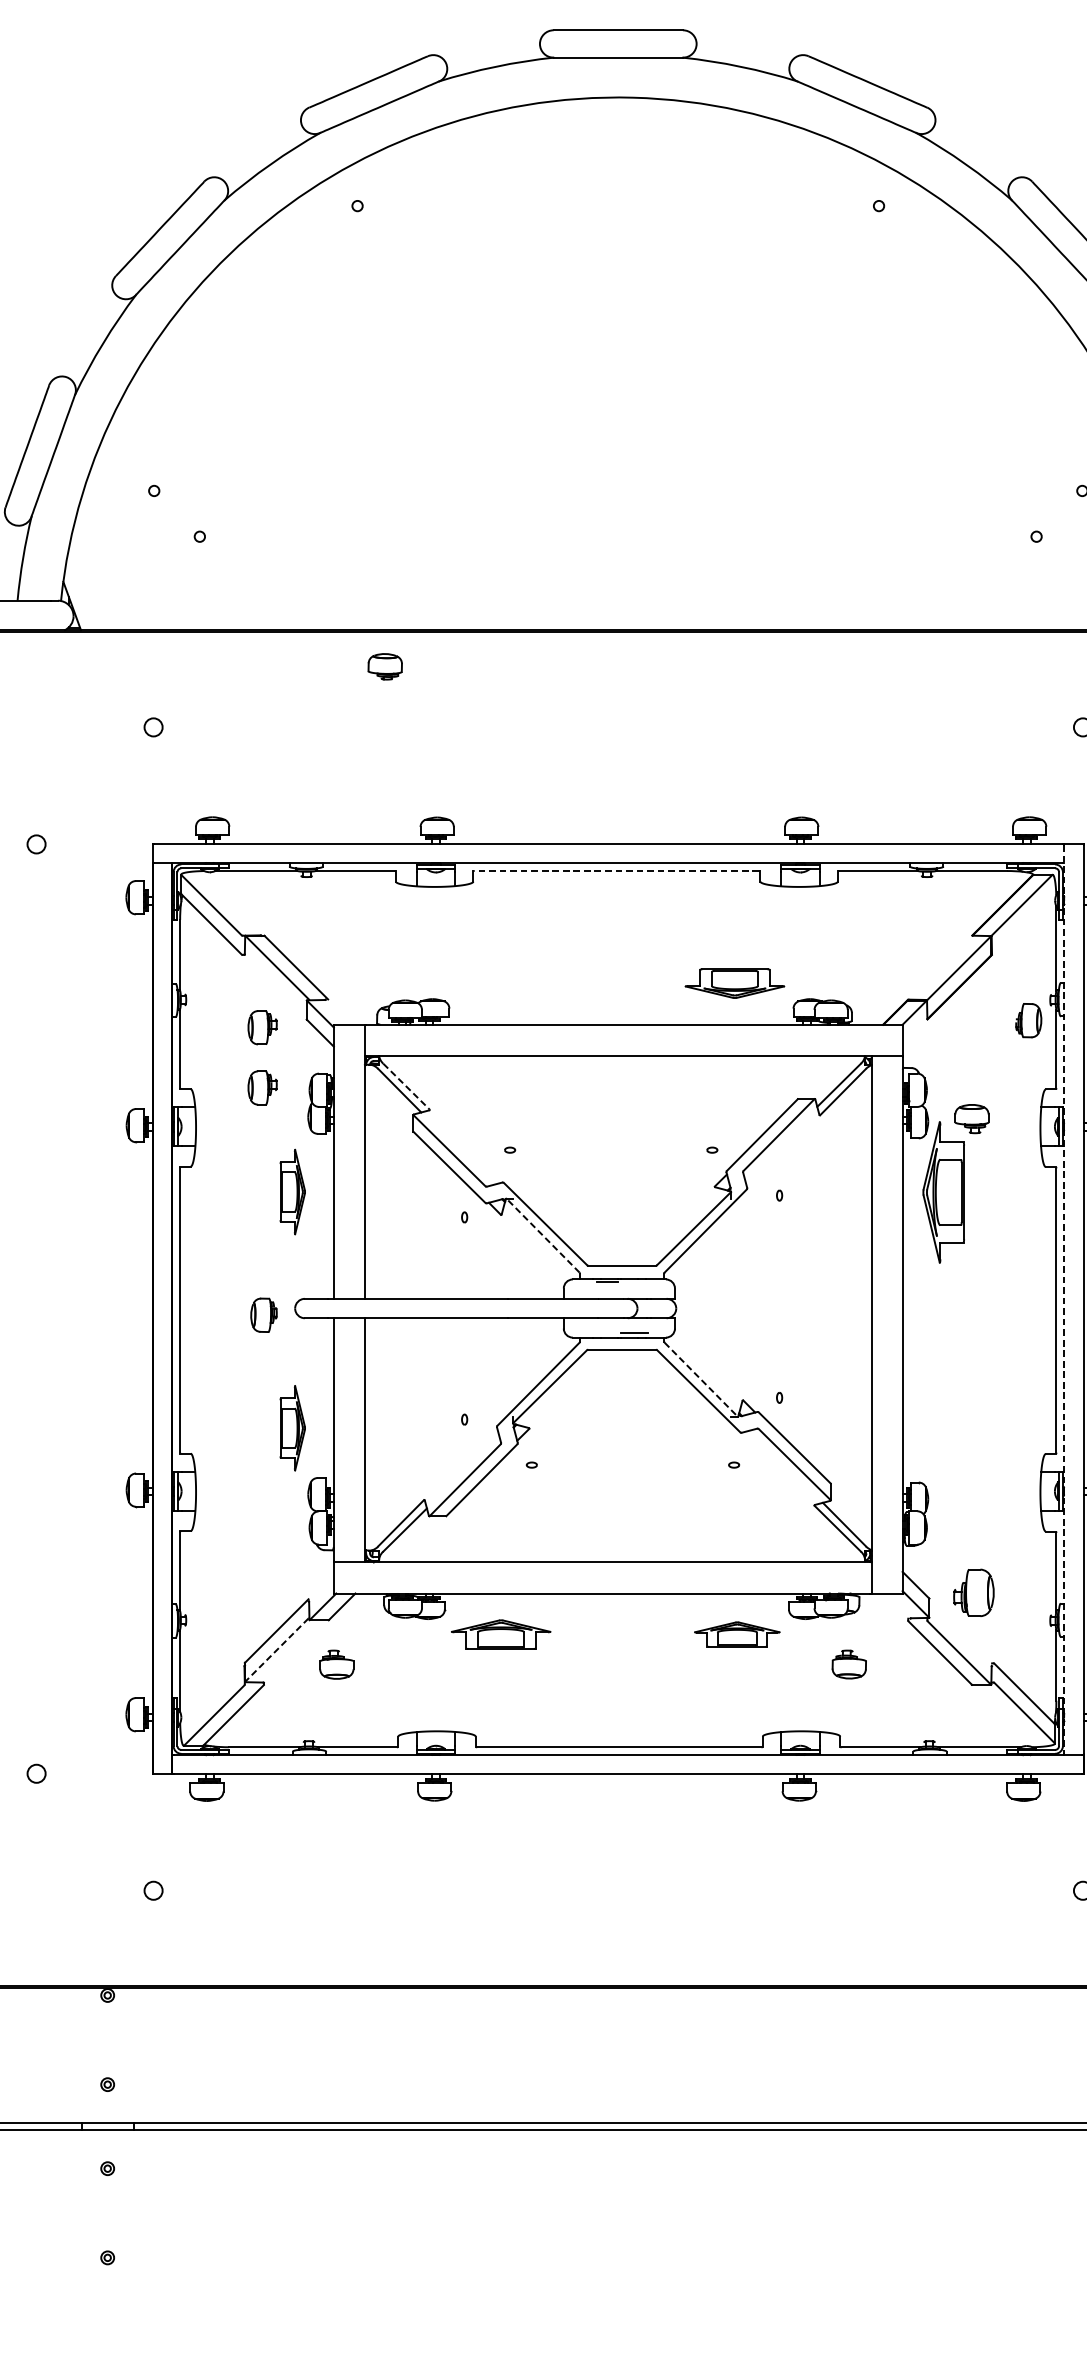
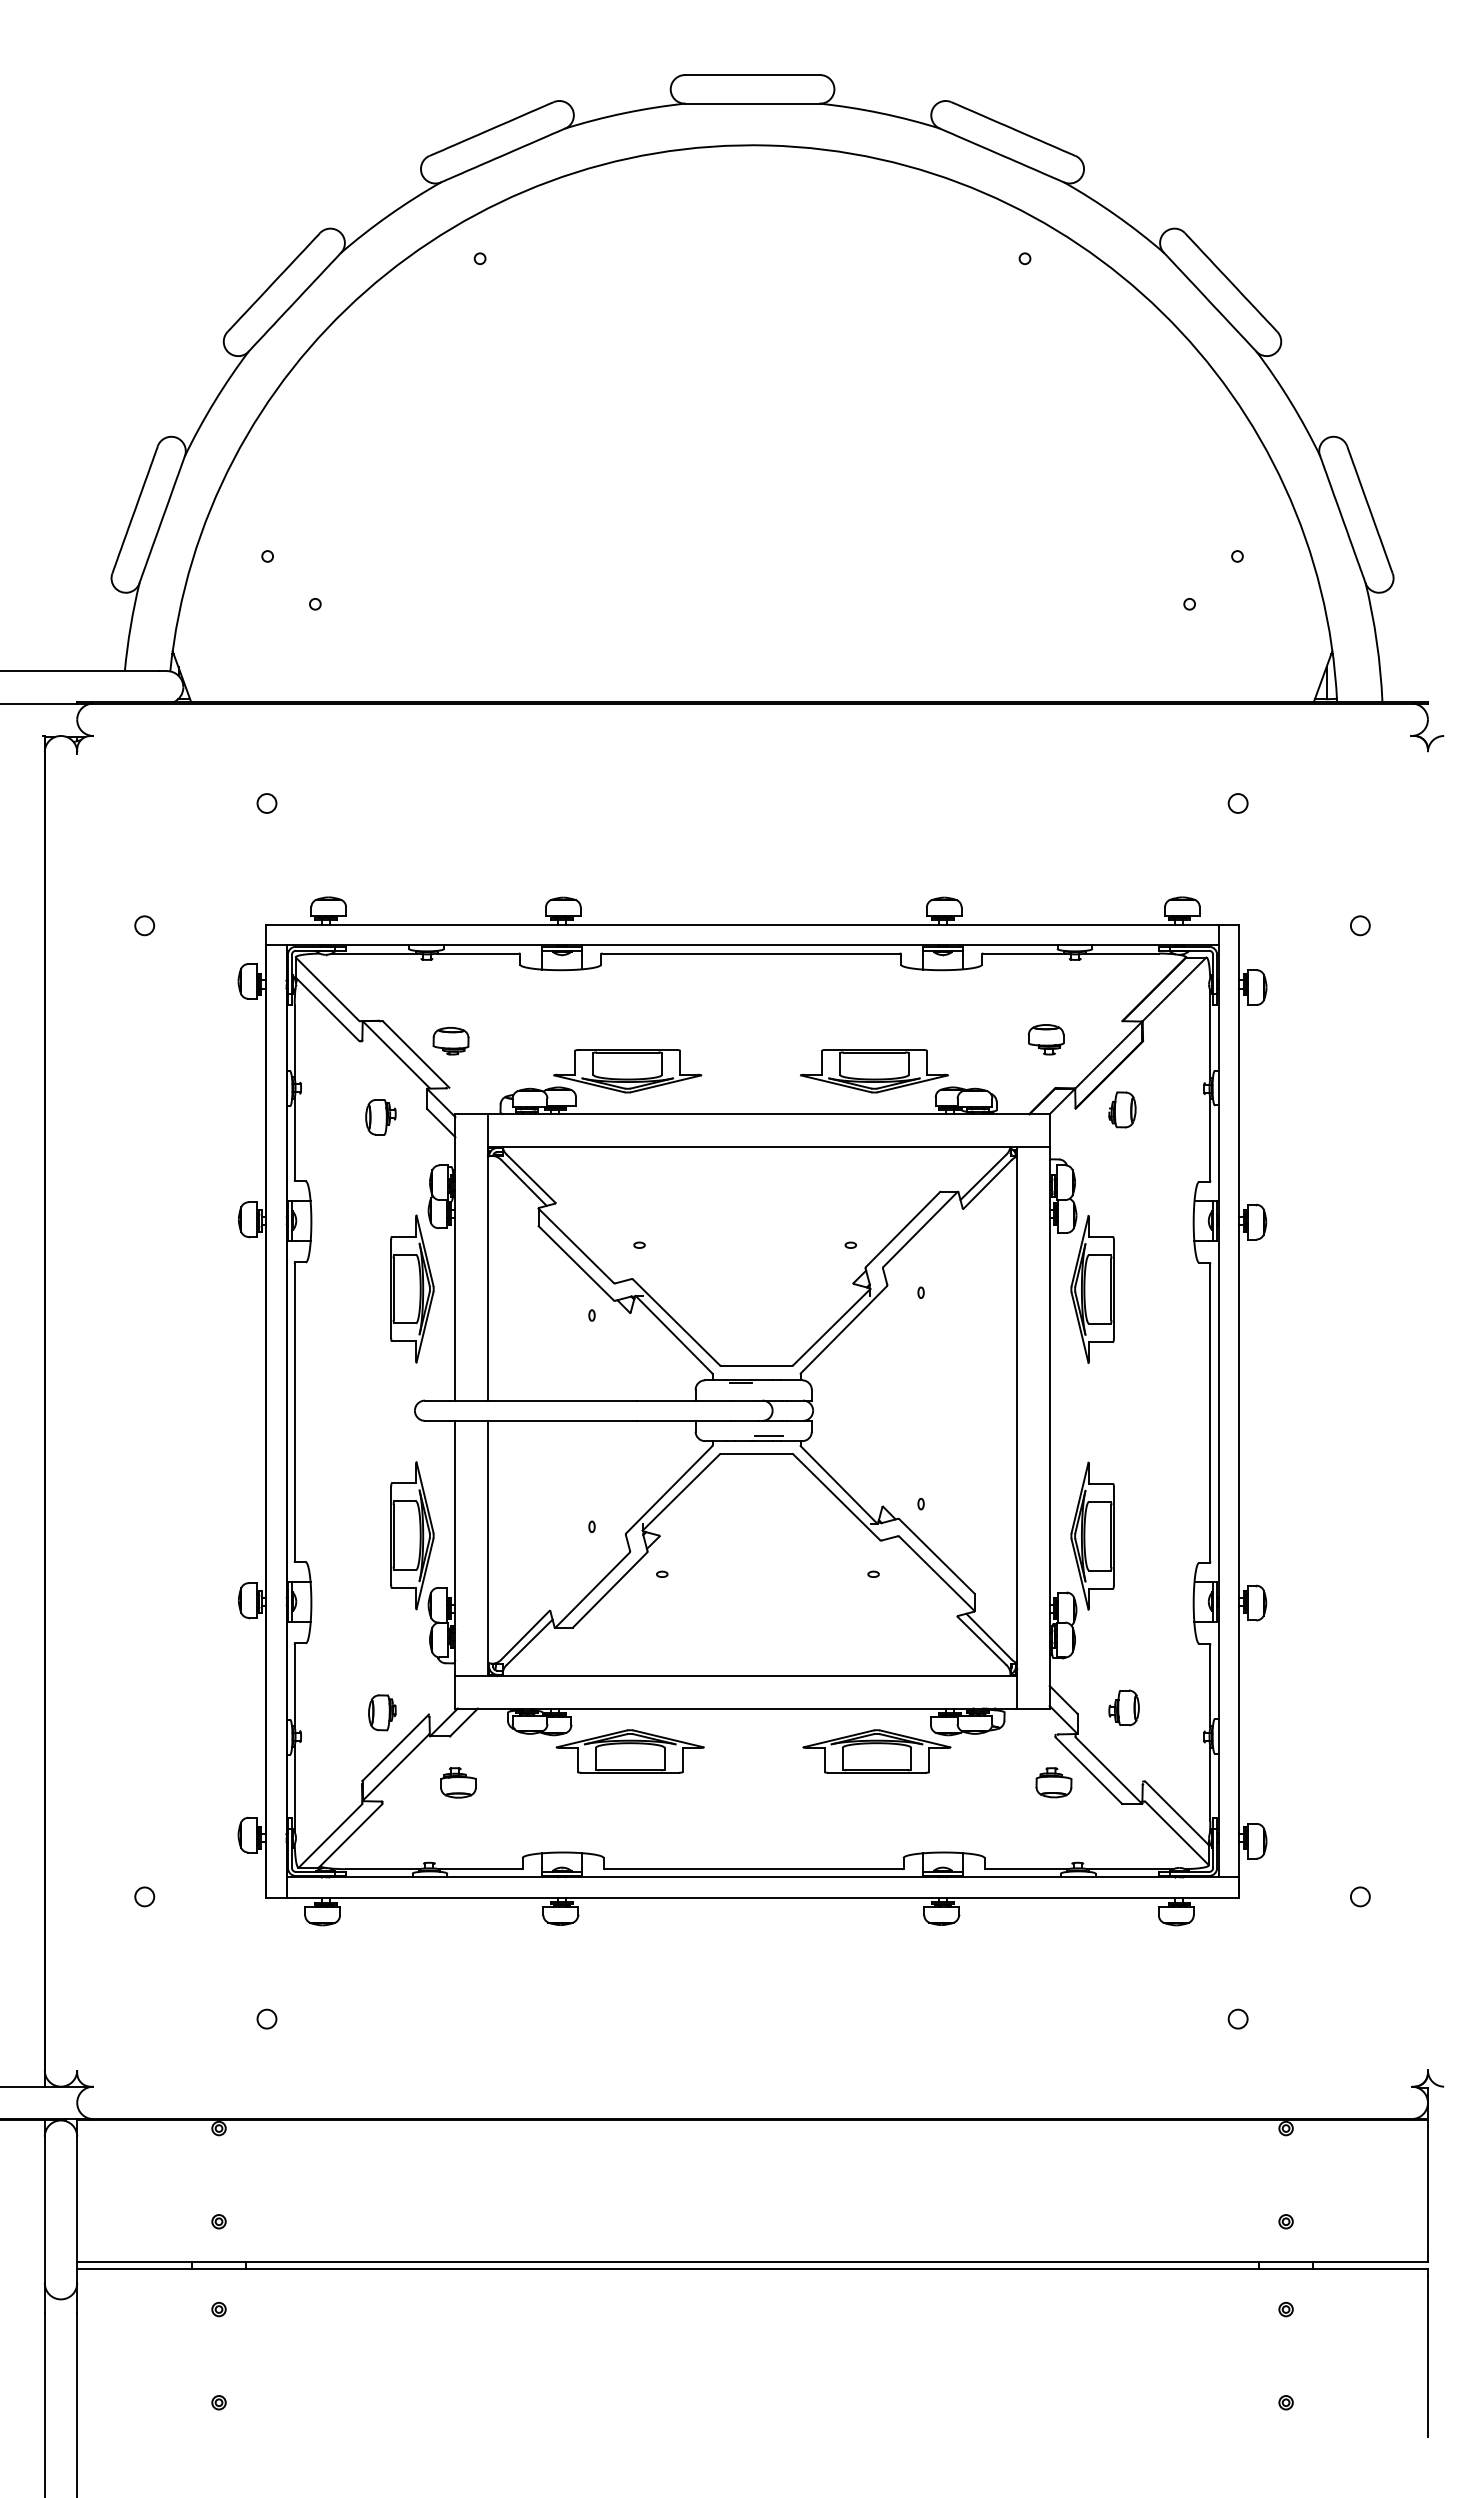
part: (384, 667) -> (450, 1041), moved
line: (617, 870) -> (751, 953), dashed -> solid
part: (498, 983) -> (627, 1071), added
part: (734, 983) -> (874, 1071), size x1.43
part: (1028, 1020) -> (1122, 1109), moved
line: (406, 1086) -> (531, 1178), dashed -> solid
part: (262, 1088) -> (380, 1180), removed
part: (971, 1118) -> (1045, 1039), moved
part: (292, 1191) -> (412, 1288), size x1.67
line: (542, 1235) -> (673, 1334), dashed -> solid
line: (1064, 1299) -> (1218, 1401), dashed -> solid
part: (264, 1315) -> (382, 1712), moved
line: (701, 1380) -> (839, 1485), dashed -> solid
part: (292, 1427) -> (412, 1535), size x1.67
part: (943, 1427) -> (1092, 1535), added
part: (973, 1592) -> (1123, 1707), size x0.71
part: (500, 1634) -> (629, 1751), size x1.43
part: (736, 1634) -> (876, 1751), size x1.67
line: (276, 1649) -> (395, 1767), dashed -> solid
part: (848, 1664) -> (1053, 1782), moved

